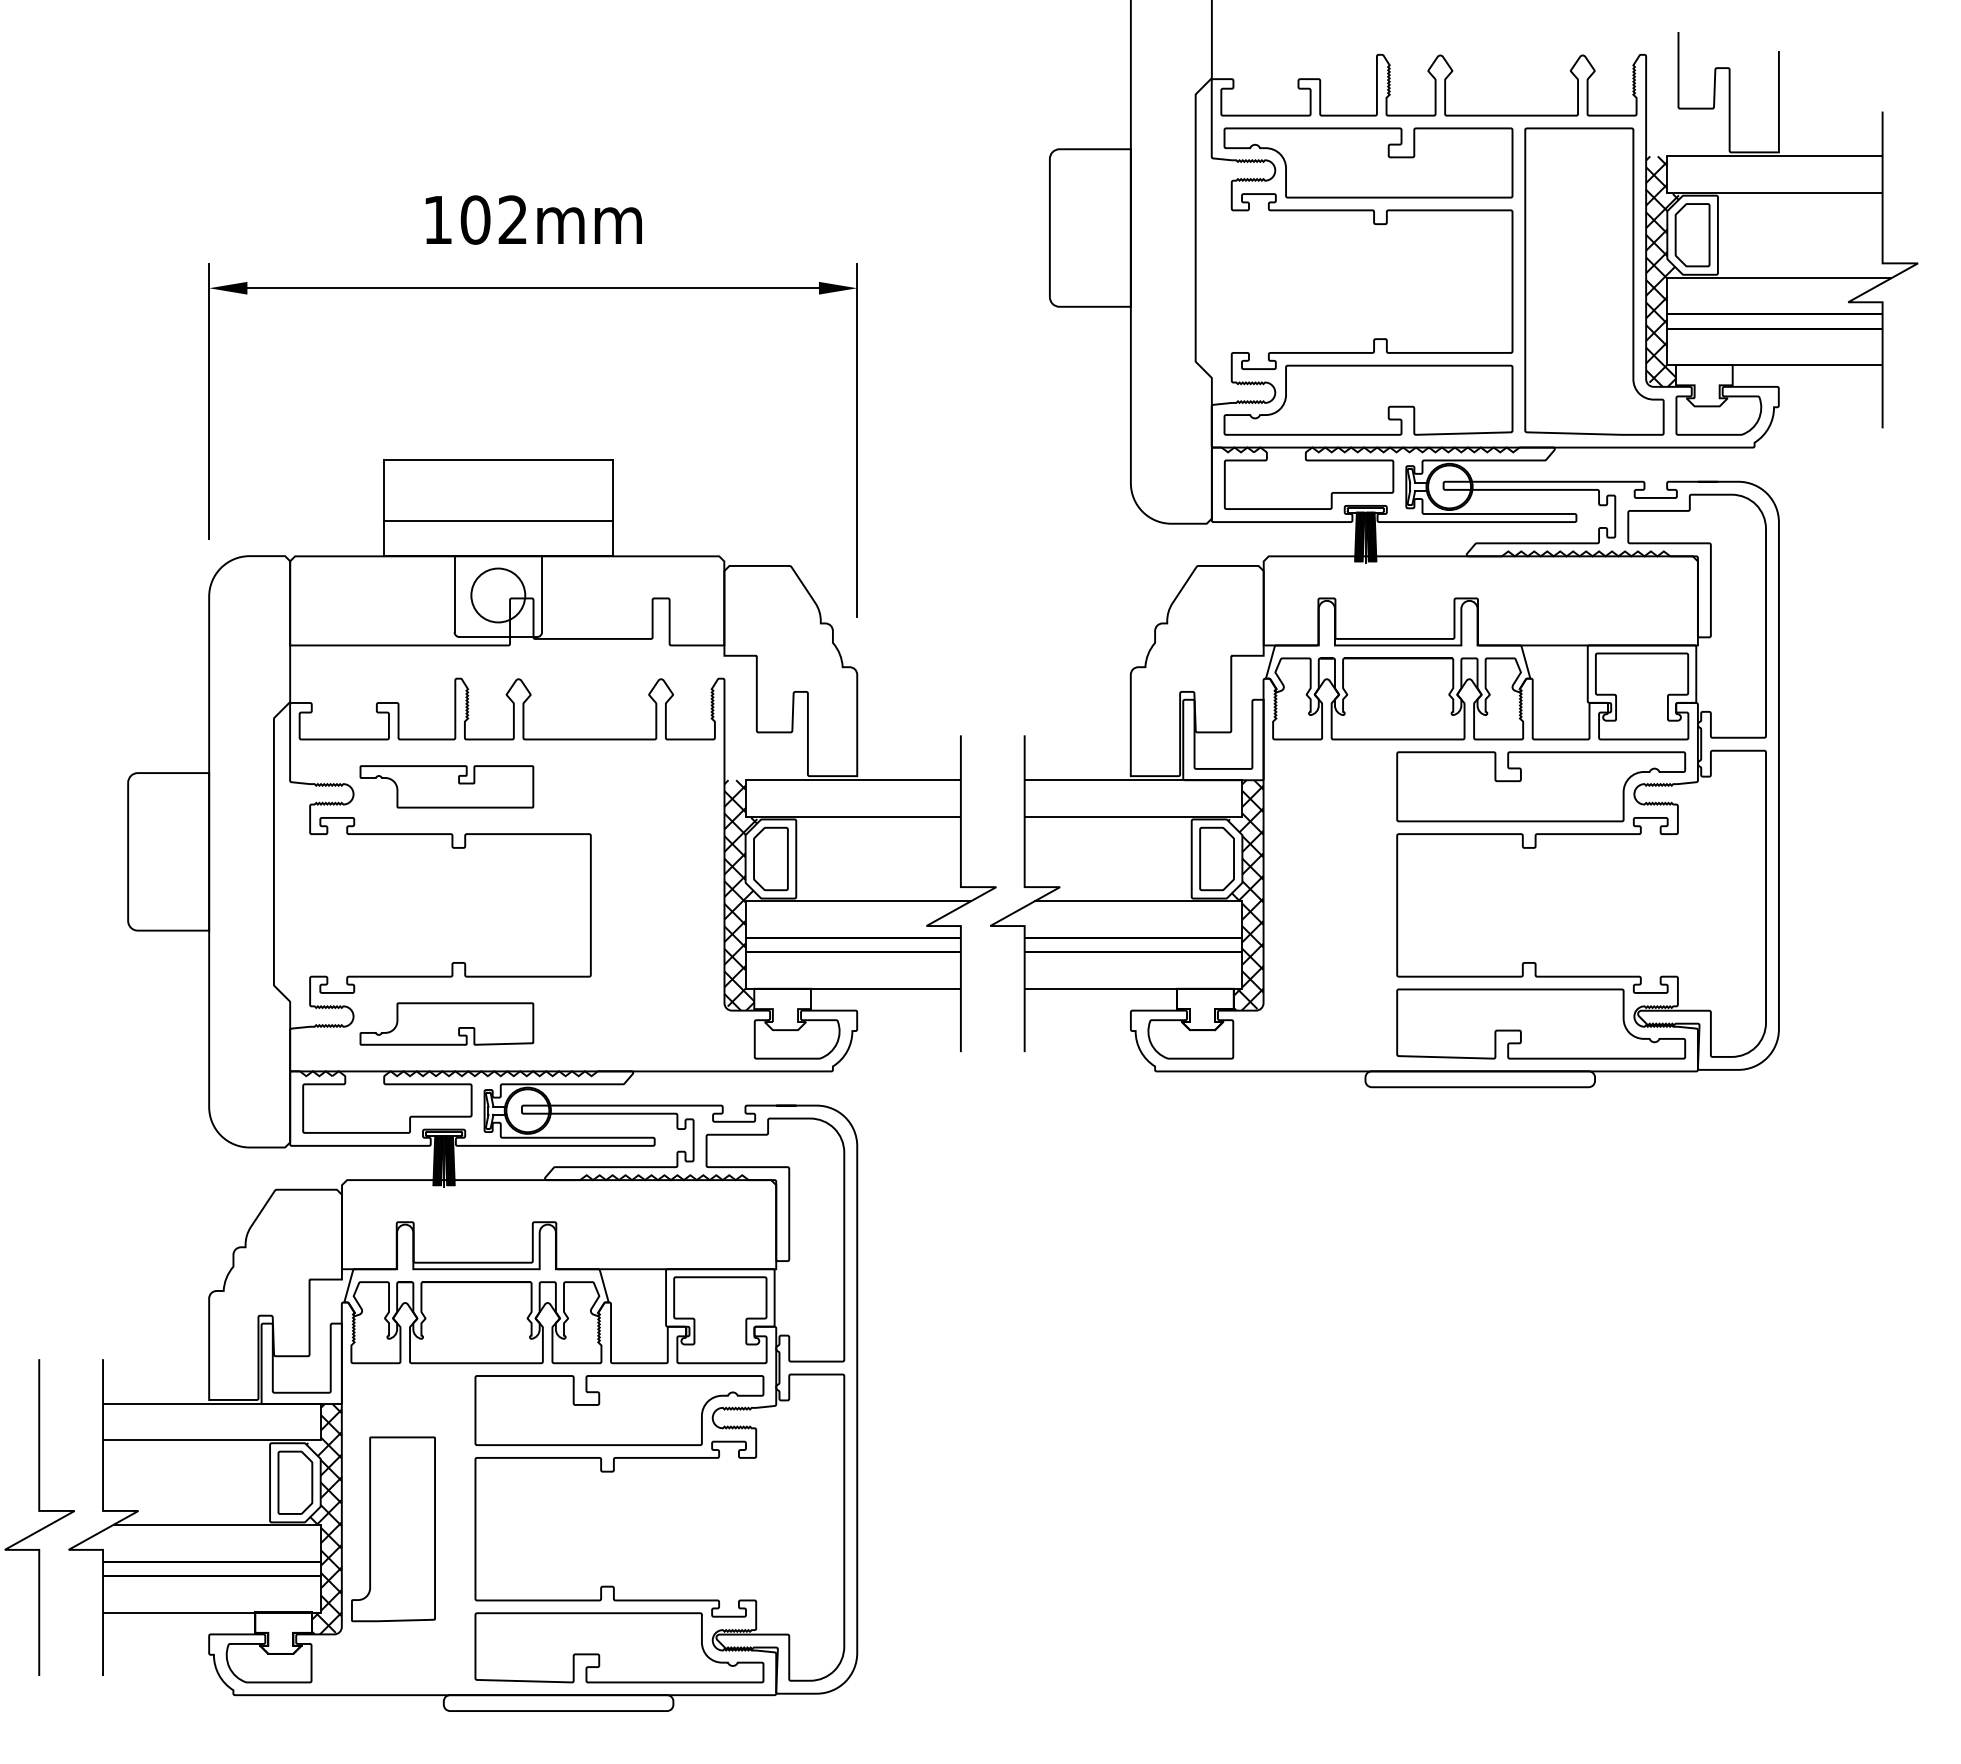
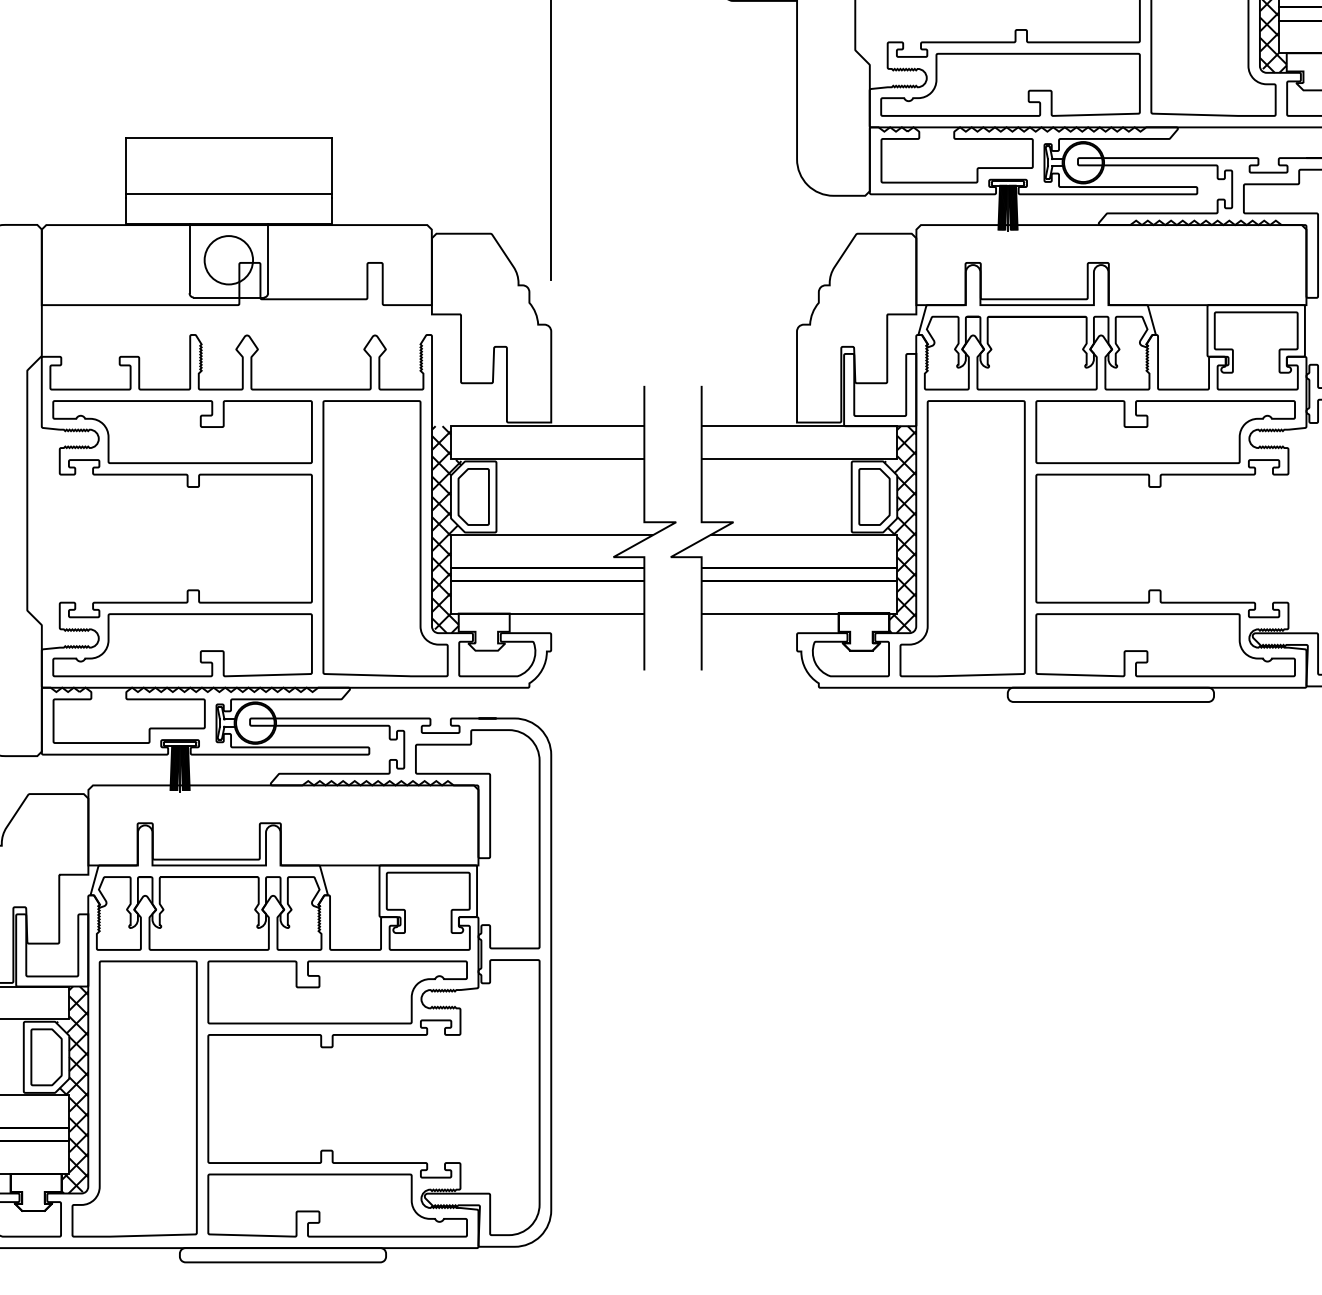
part: (446, 786) -> (182, 431), size x1.67
part: (672, 905) -> (385, 538), added
part: (1315, 905) -> (962, 538), added
part: (446, 1023) -> (182, 644), size x1.67
part: (393, 1529) -> (134, 1099), size x1.67

